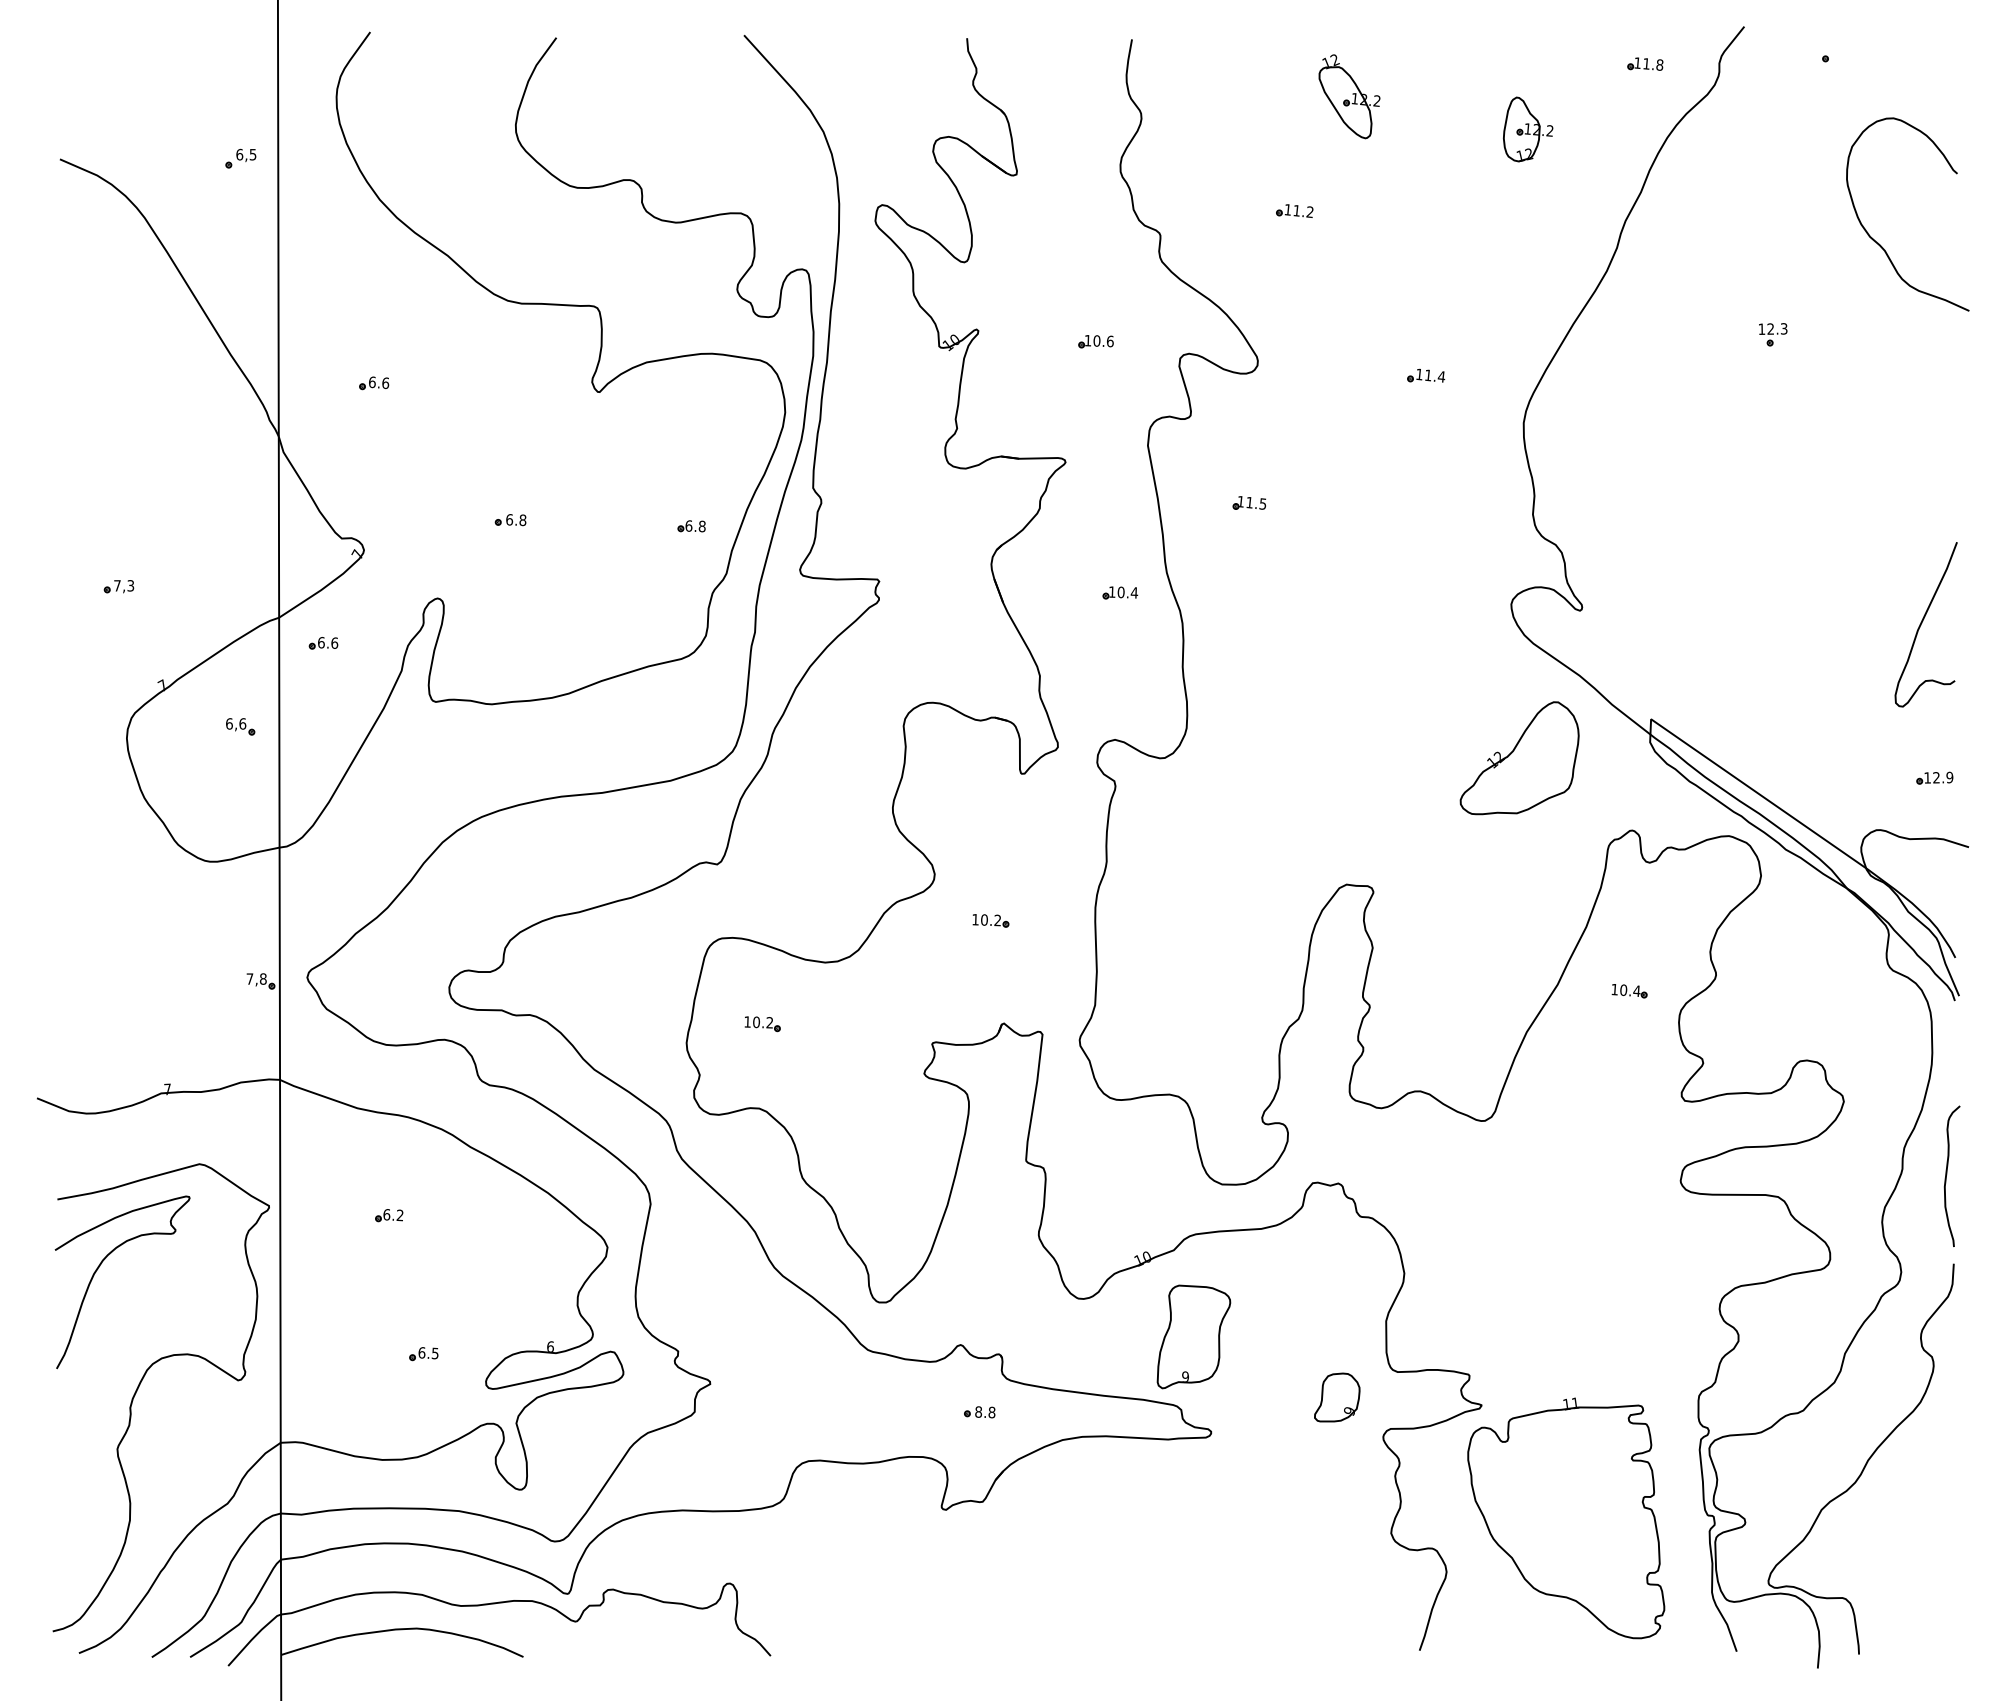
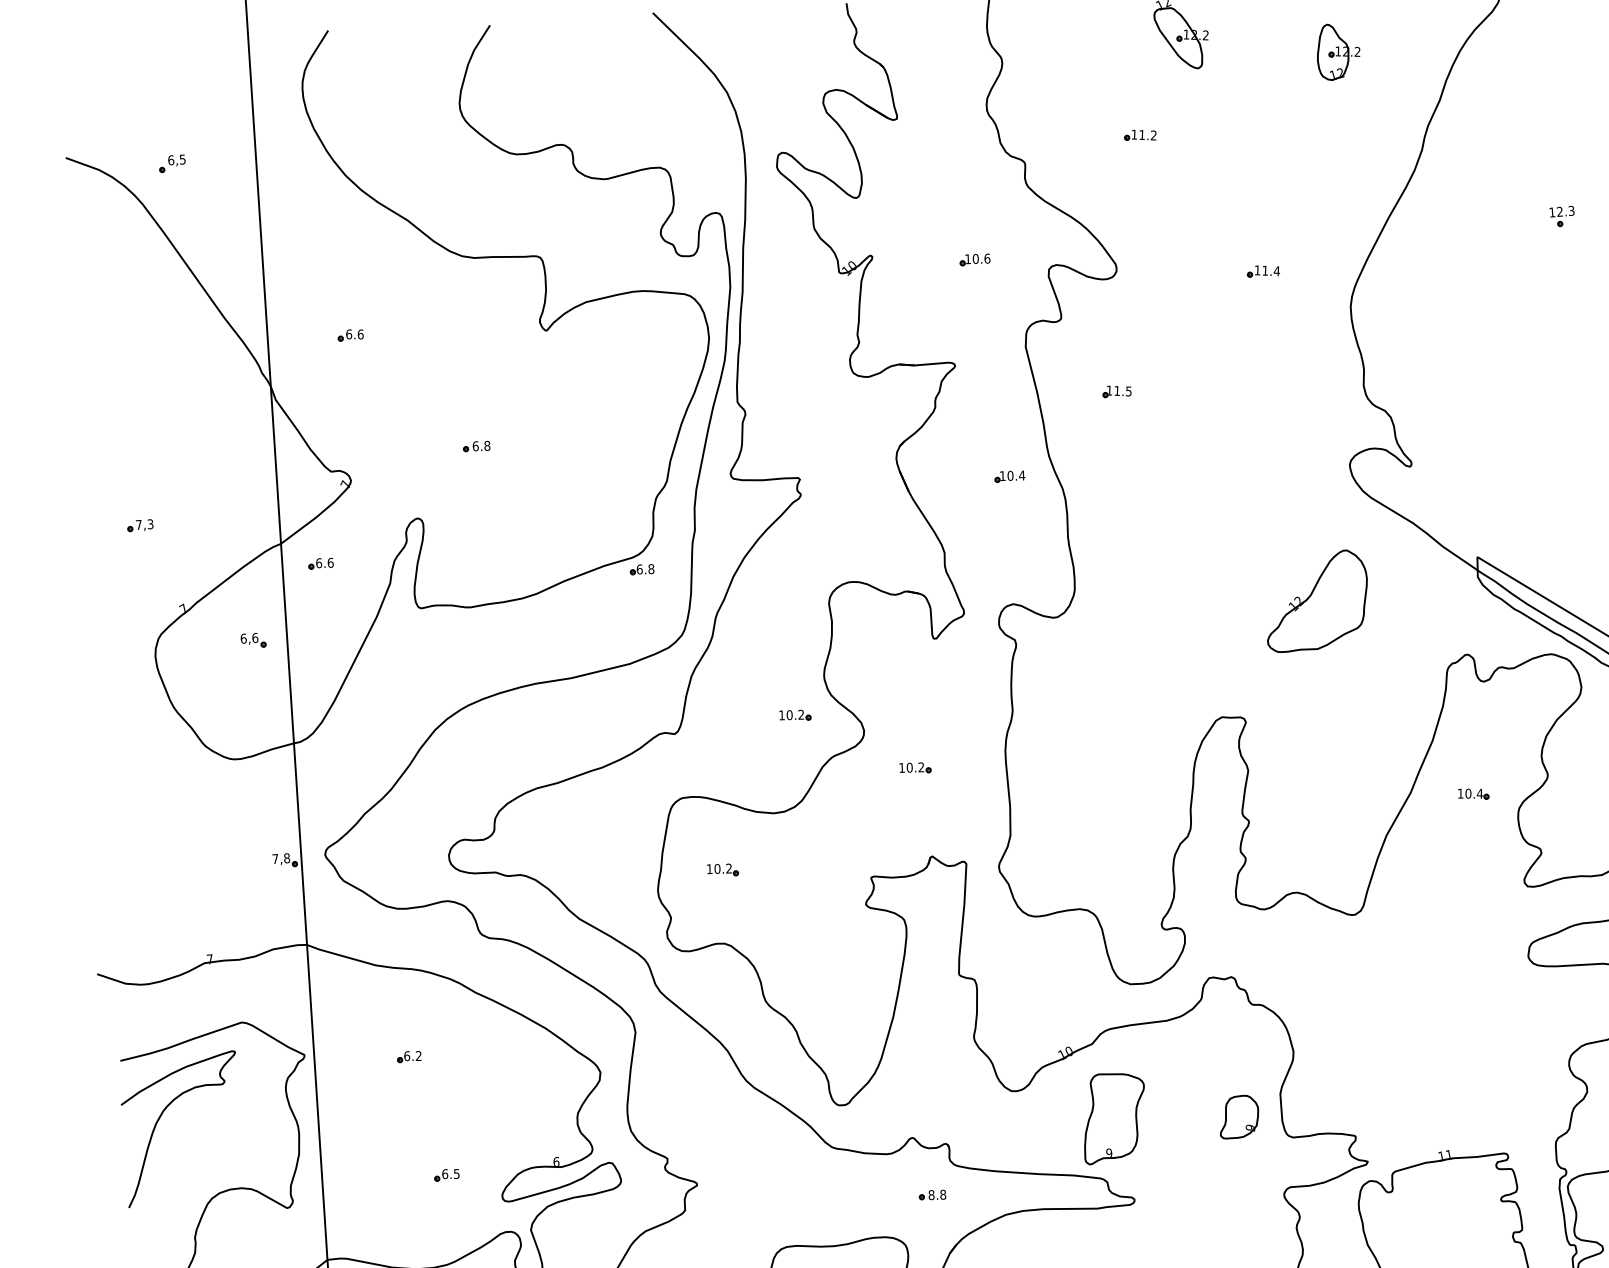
part: (240, 158) -> (172, 163), moved
part: (691, 526) -> (642, 569), moved
part: (1519, 758) -> (1316, 601), moved
part: (856, 851) -> (794, 715), added
part: (1337, 1397) -> (1239, 1116), moved

